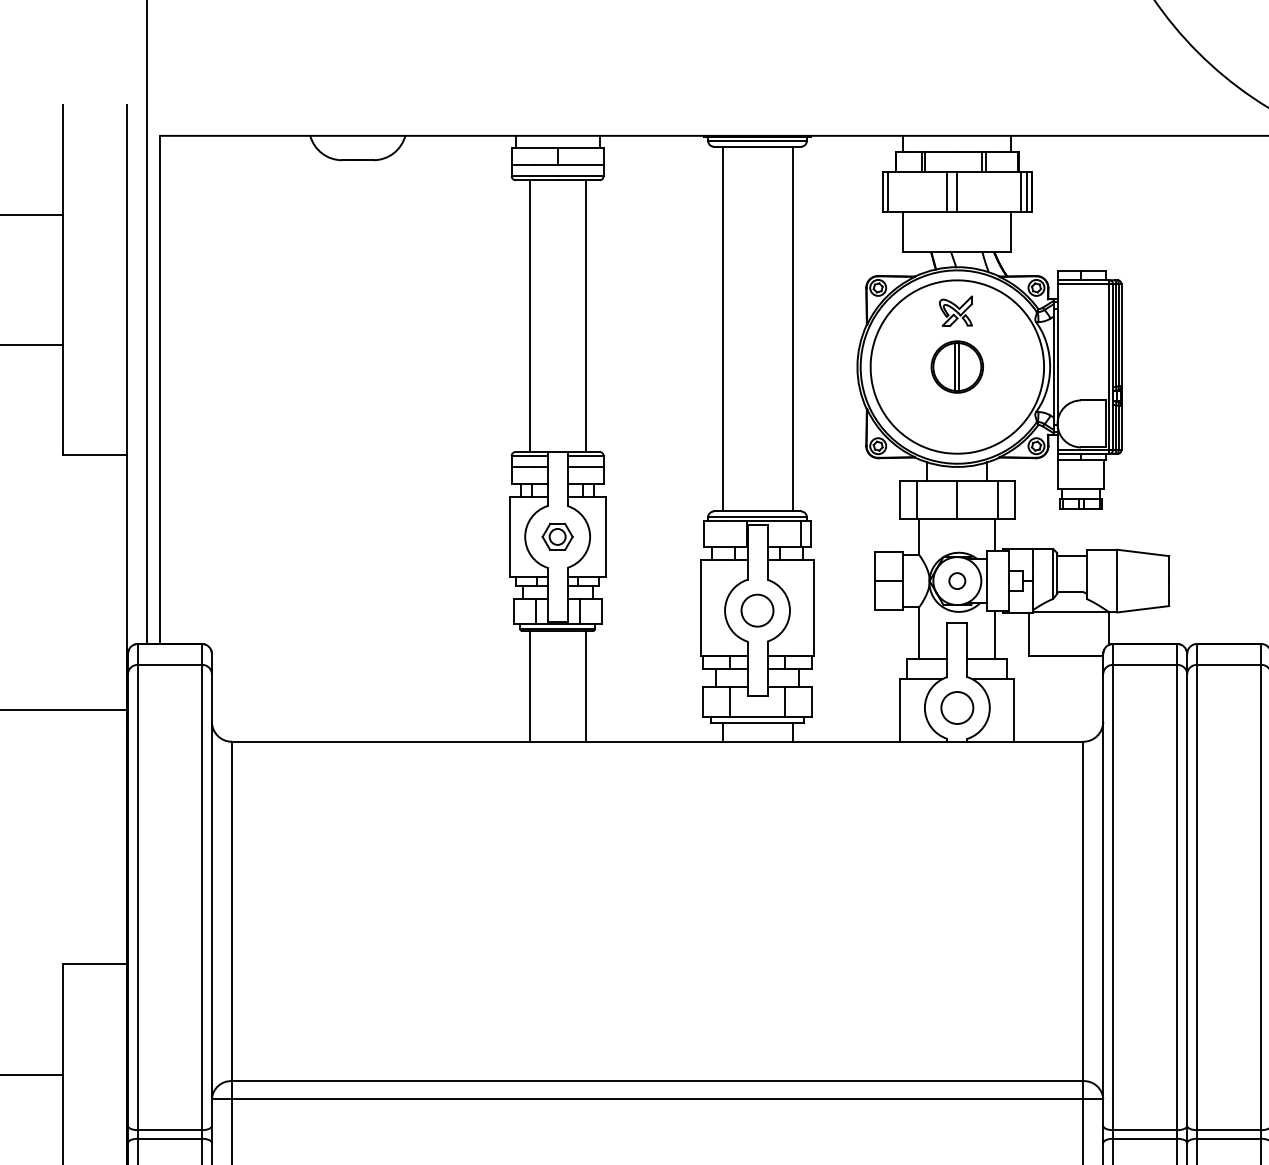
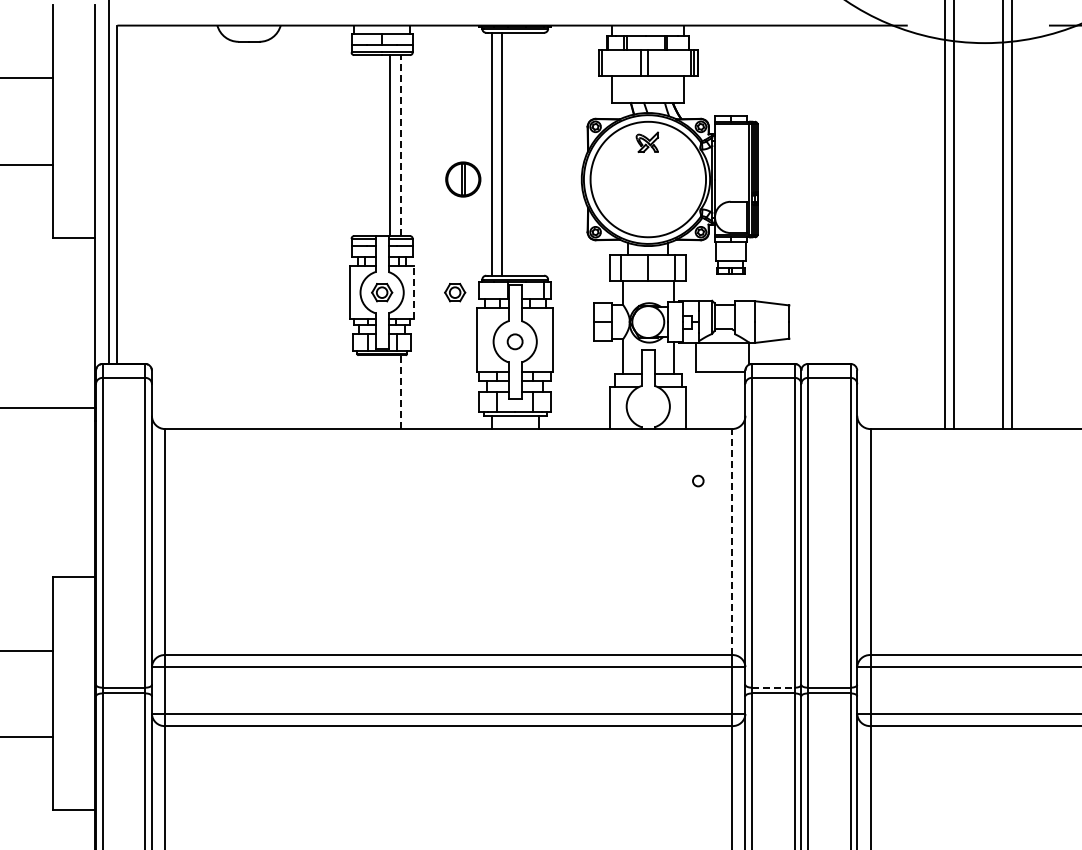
line: (529, 315) -> (389, 145), moved
line: (585, 315) -> (400, 145), solid -> dashed
line: (792, 327) -> (501, 153), moved
part: (957, 366) -> (463, 179), moved
line: (606, 536) -> (414, 292), solid -> dashed
part: (667, 536) -> (455, 292), added
circle: (957, 580) -> (698, 480), moved
circle: (756, 610) -> (514, 341), size x0.7
line: (529, 686) -> (363, 392), removed
line: (585, 686) -> (400, 392), solid -> dashed
circle: (956, 707) -> (647, 406), removed
line: (1083, 912) -> (732, 542), solid -> dashed
line: (1145, 1129) -> (773, 687), solid -> dashed

